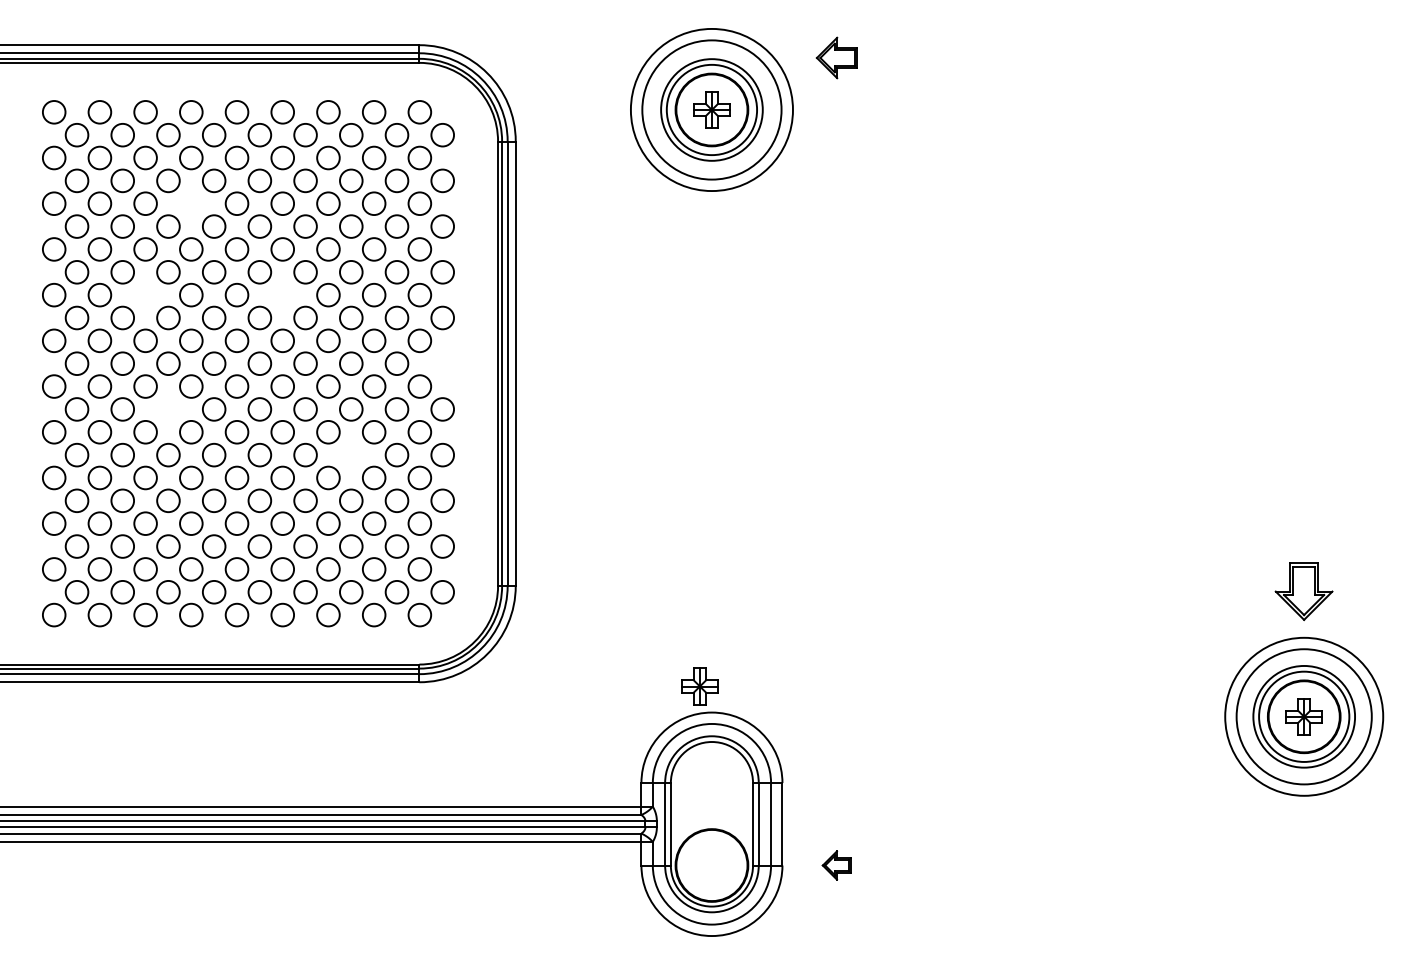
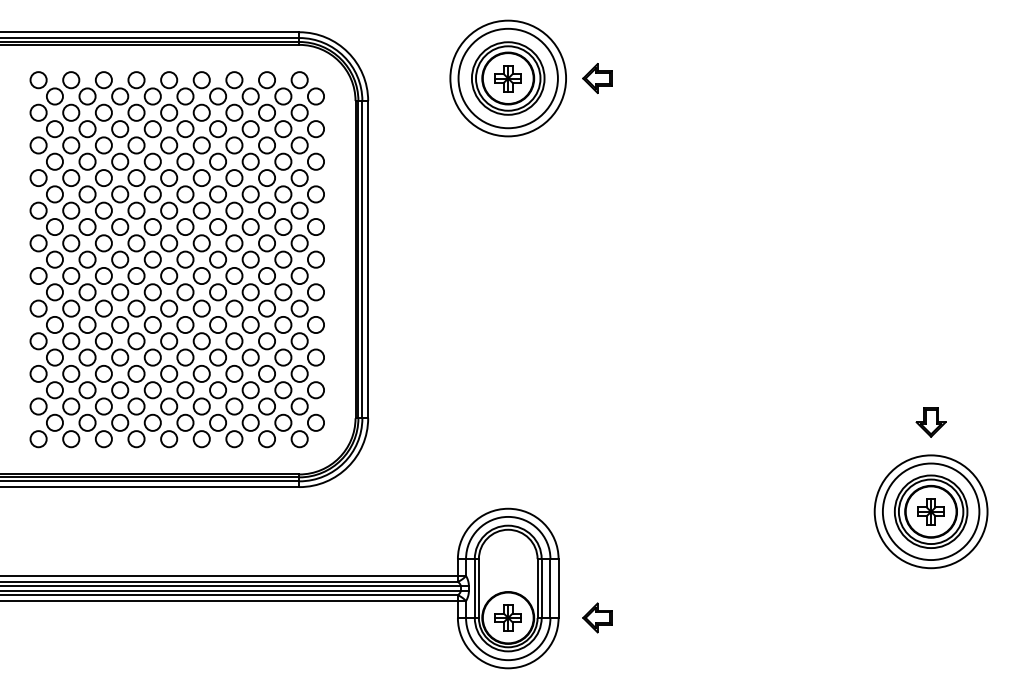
part: (836, 57) -> (597, 78), moved
circle: (191, 203) -> (136, 145), added
circle: (145, 295) -> (103, 210), added
circle: (282, 295) -> (201, 210), added
circle: (442, 363) -> (315, 259), added
circle: (168, 409) -> (120, 292), added
circle: (351, 454) -> (250, 324), added
part: (1304, 591) -> (931, 422), size x0.71
part: (699, 686) -> (507, 617), moved
part: (836, 865) -> (597, 617), size x1.43

